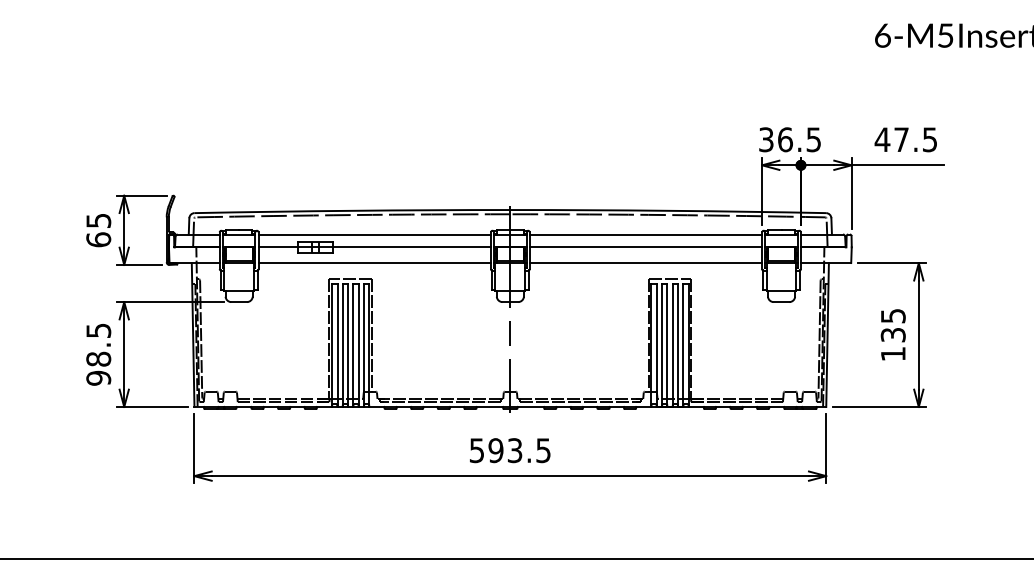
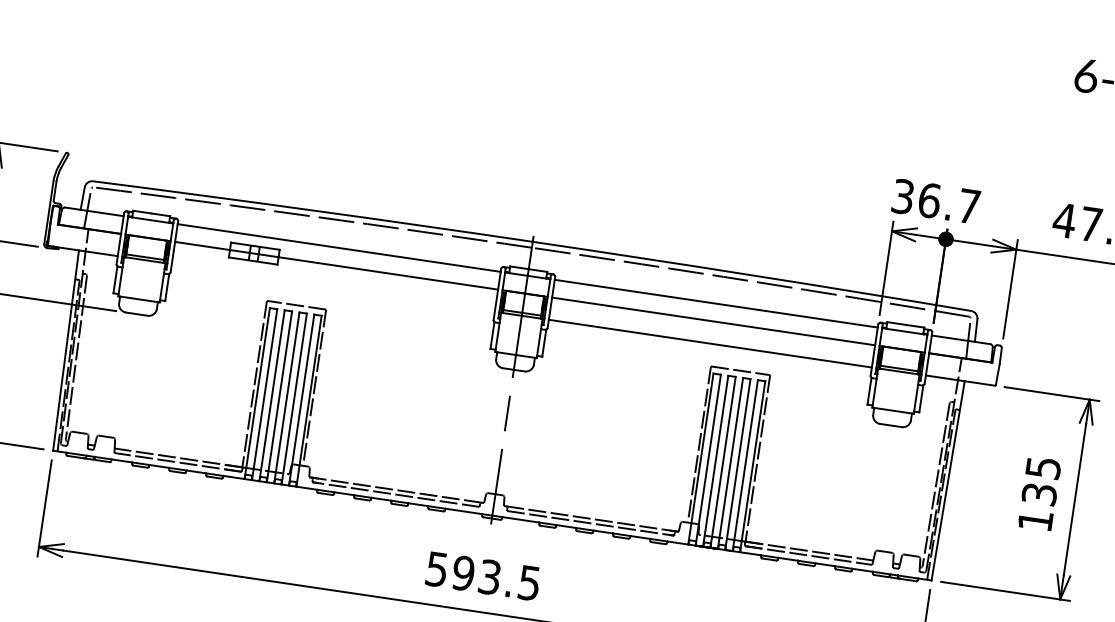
text: (813, 139) -> (968, 206), 36.5 -> 36.7
line: (374, 263) -> (332, 288), removed

